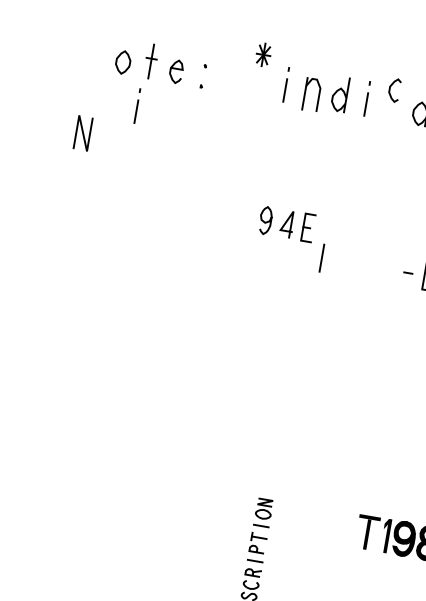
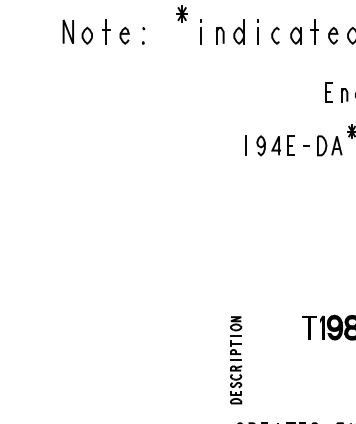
curve: (391, 89) -> (273, 35), moved
part: (312, 94) -> (220, 35), size x0.71
line: (136, 105) -> (101, 63), removed
line: (82, 132) -> (67, 31), moved
part: (286, 223) -> (275, 145), moved

